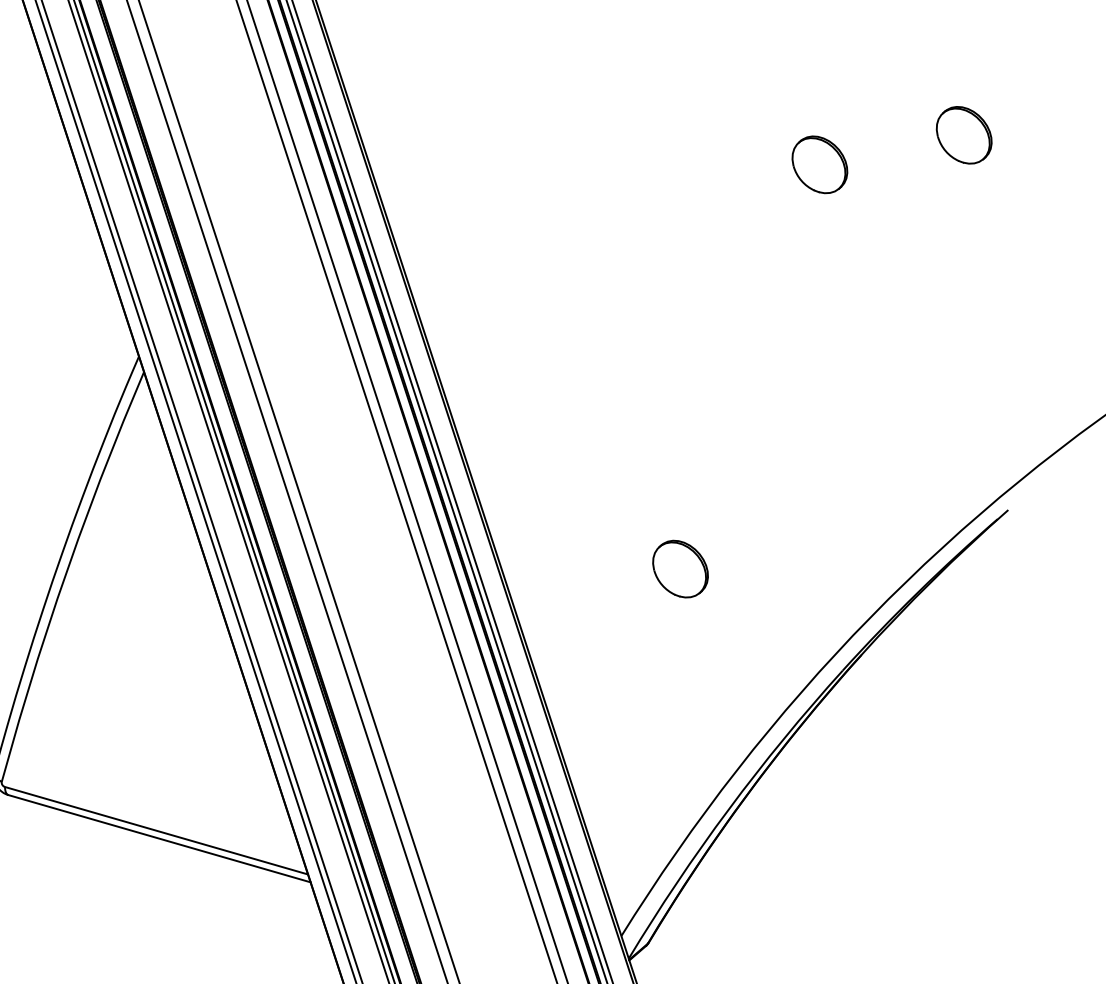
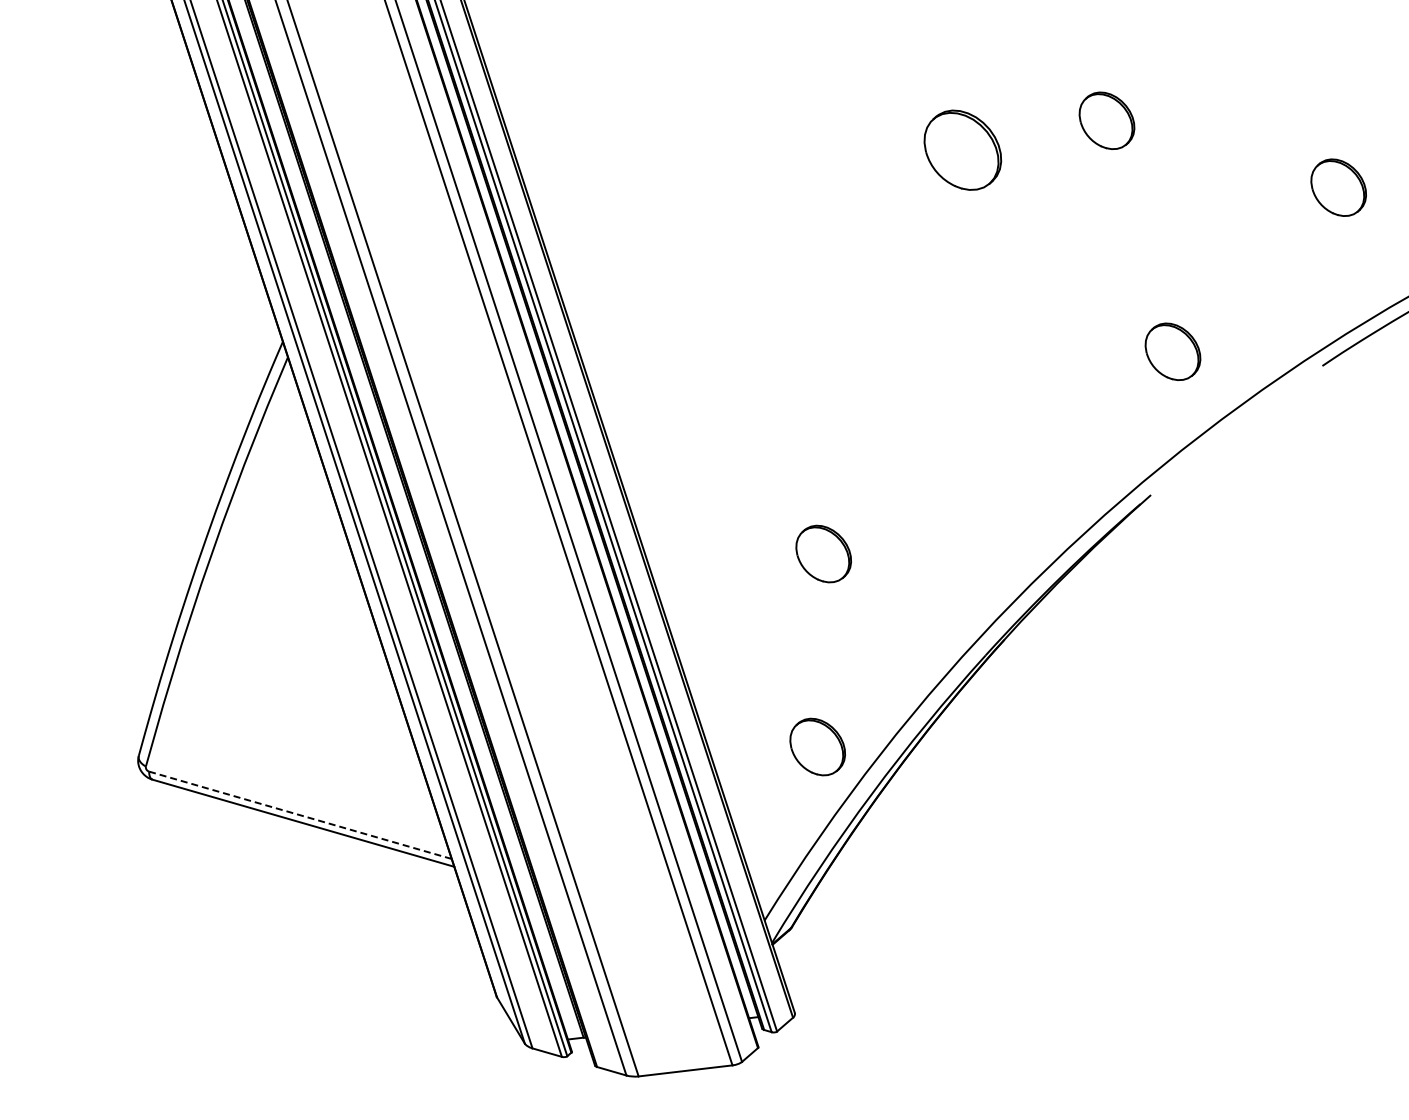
part: (819, 165) -> (962, 150), size x1.4
part: (1029, 366) -> (1172, 351), added
part: (674, 761) -> (817, 746), added
line: (155, 830) -> (299, 815), solid -> dashed

